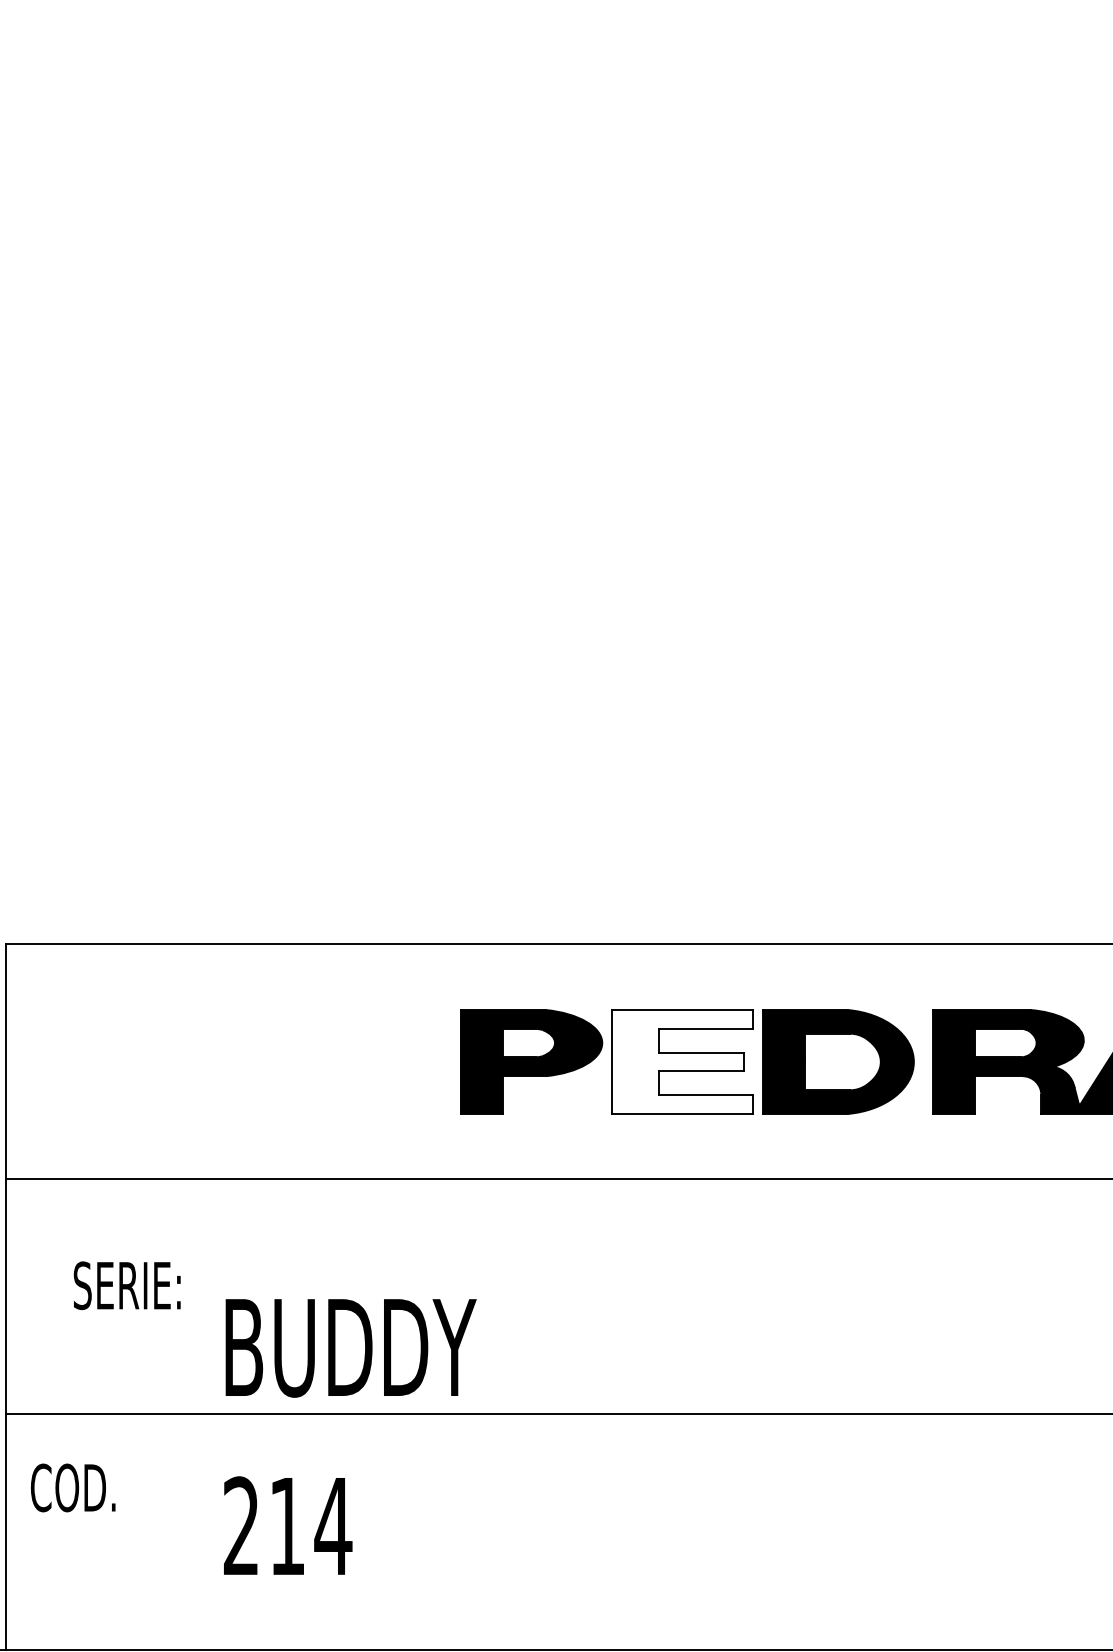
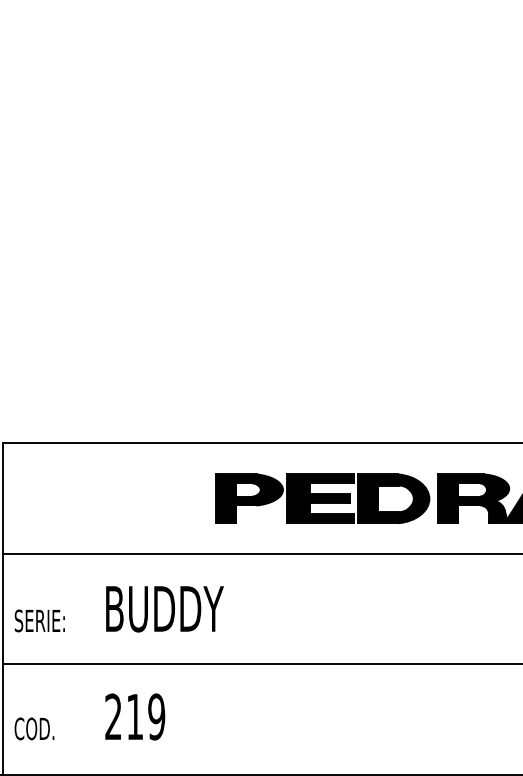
fill: (682, 1061) -> (320, 498), added
text: (126, 1284) -> (39, 620), moved
text: (349, 1348) -> (164, 609), moved
text: (73, 1487) -> (34, 728), moved
text: (332, 1525) -> (156, 716), 214 -> 219

